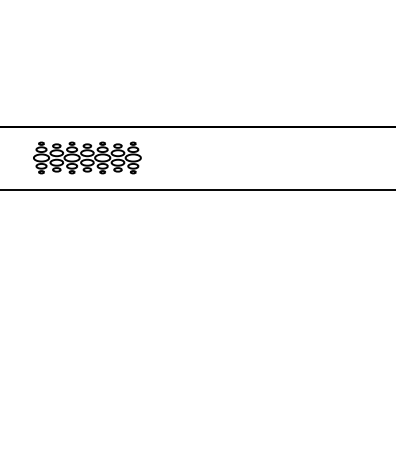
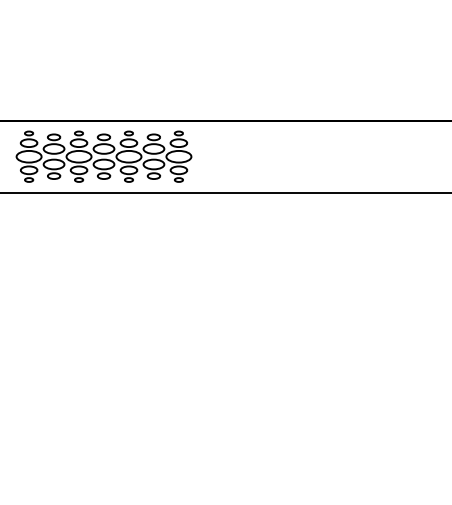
part: (87, 157) -> (104, 156), size x1.43

